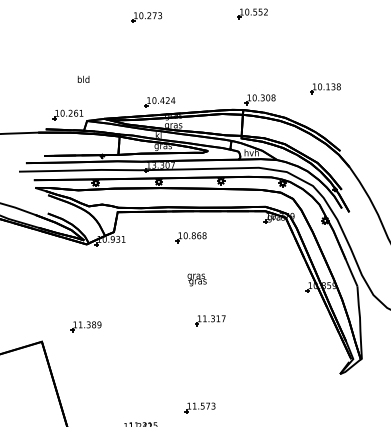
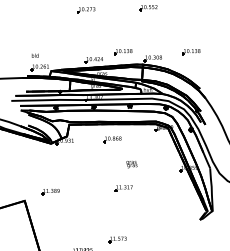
text: (82, 79) -> (34, 55), moved
part: (209, 89) -> (123, 52), added
text: (196, 279) -> (131, 164), moved

